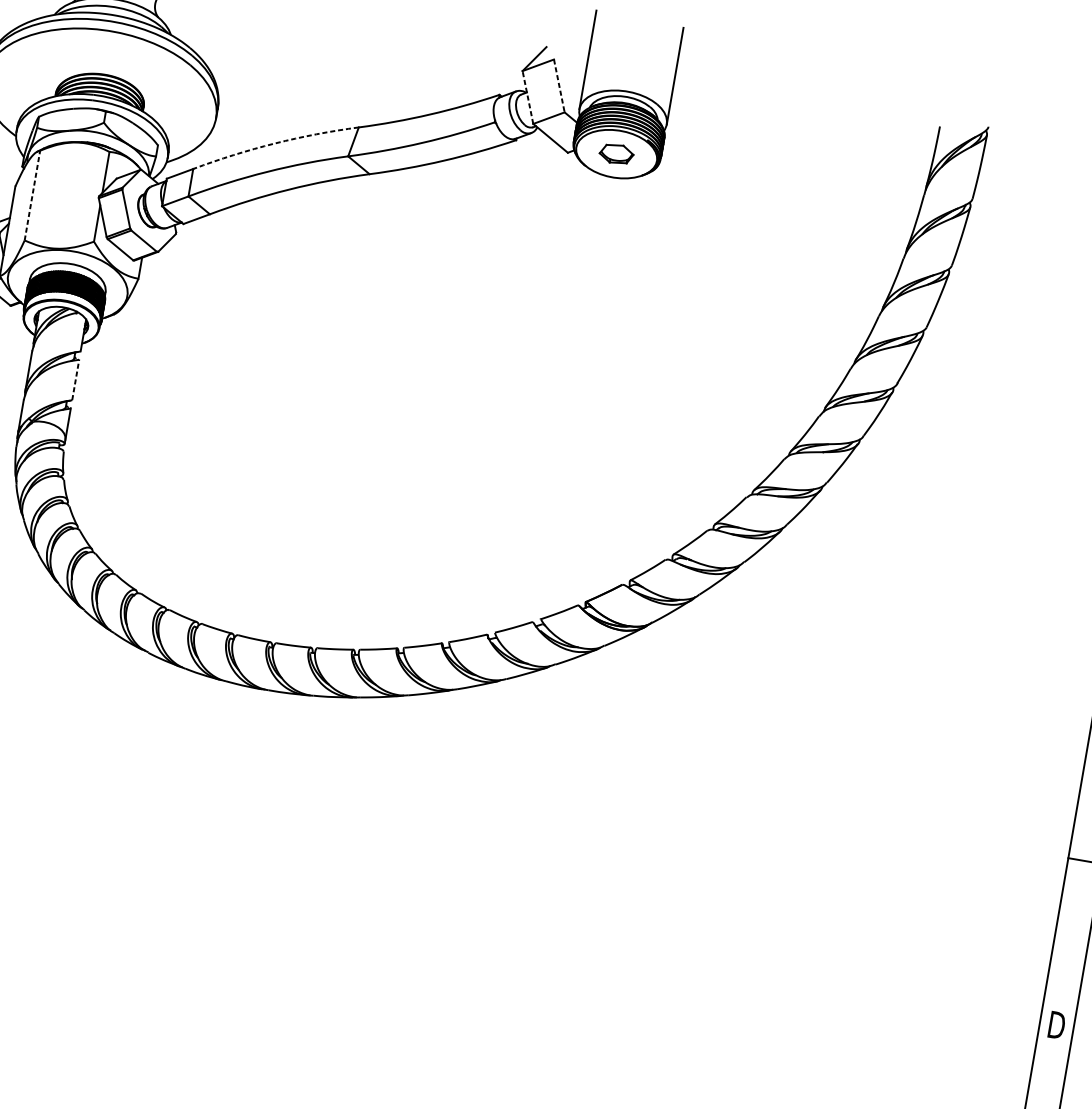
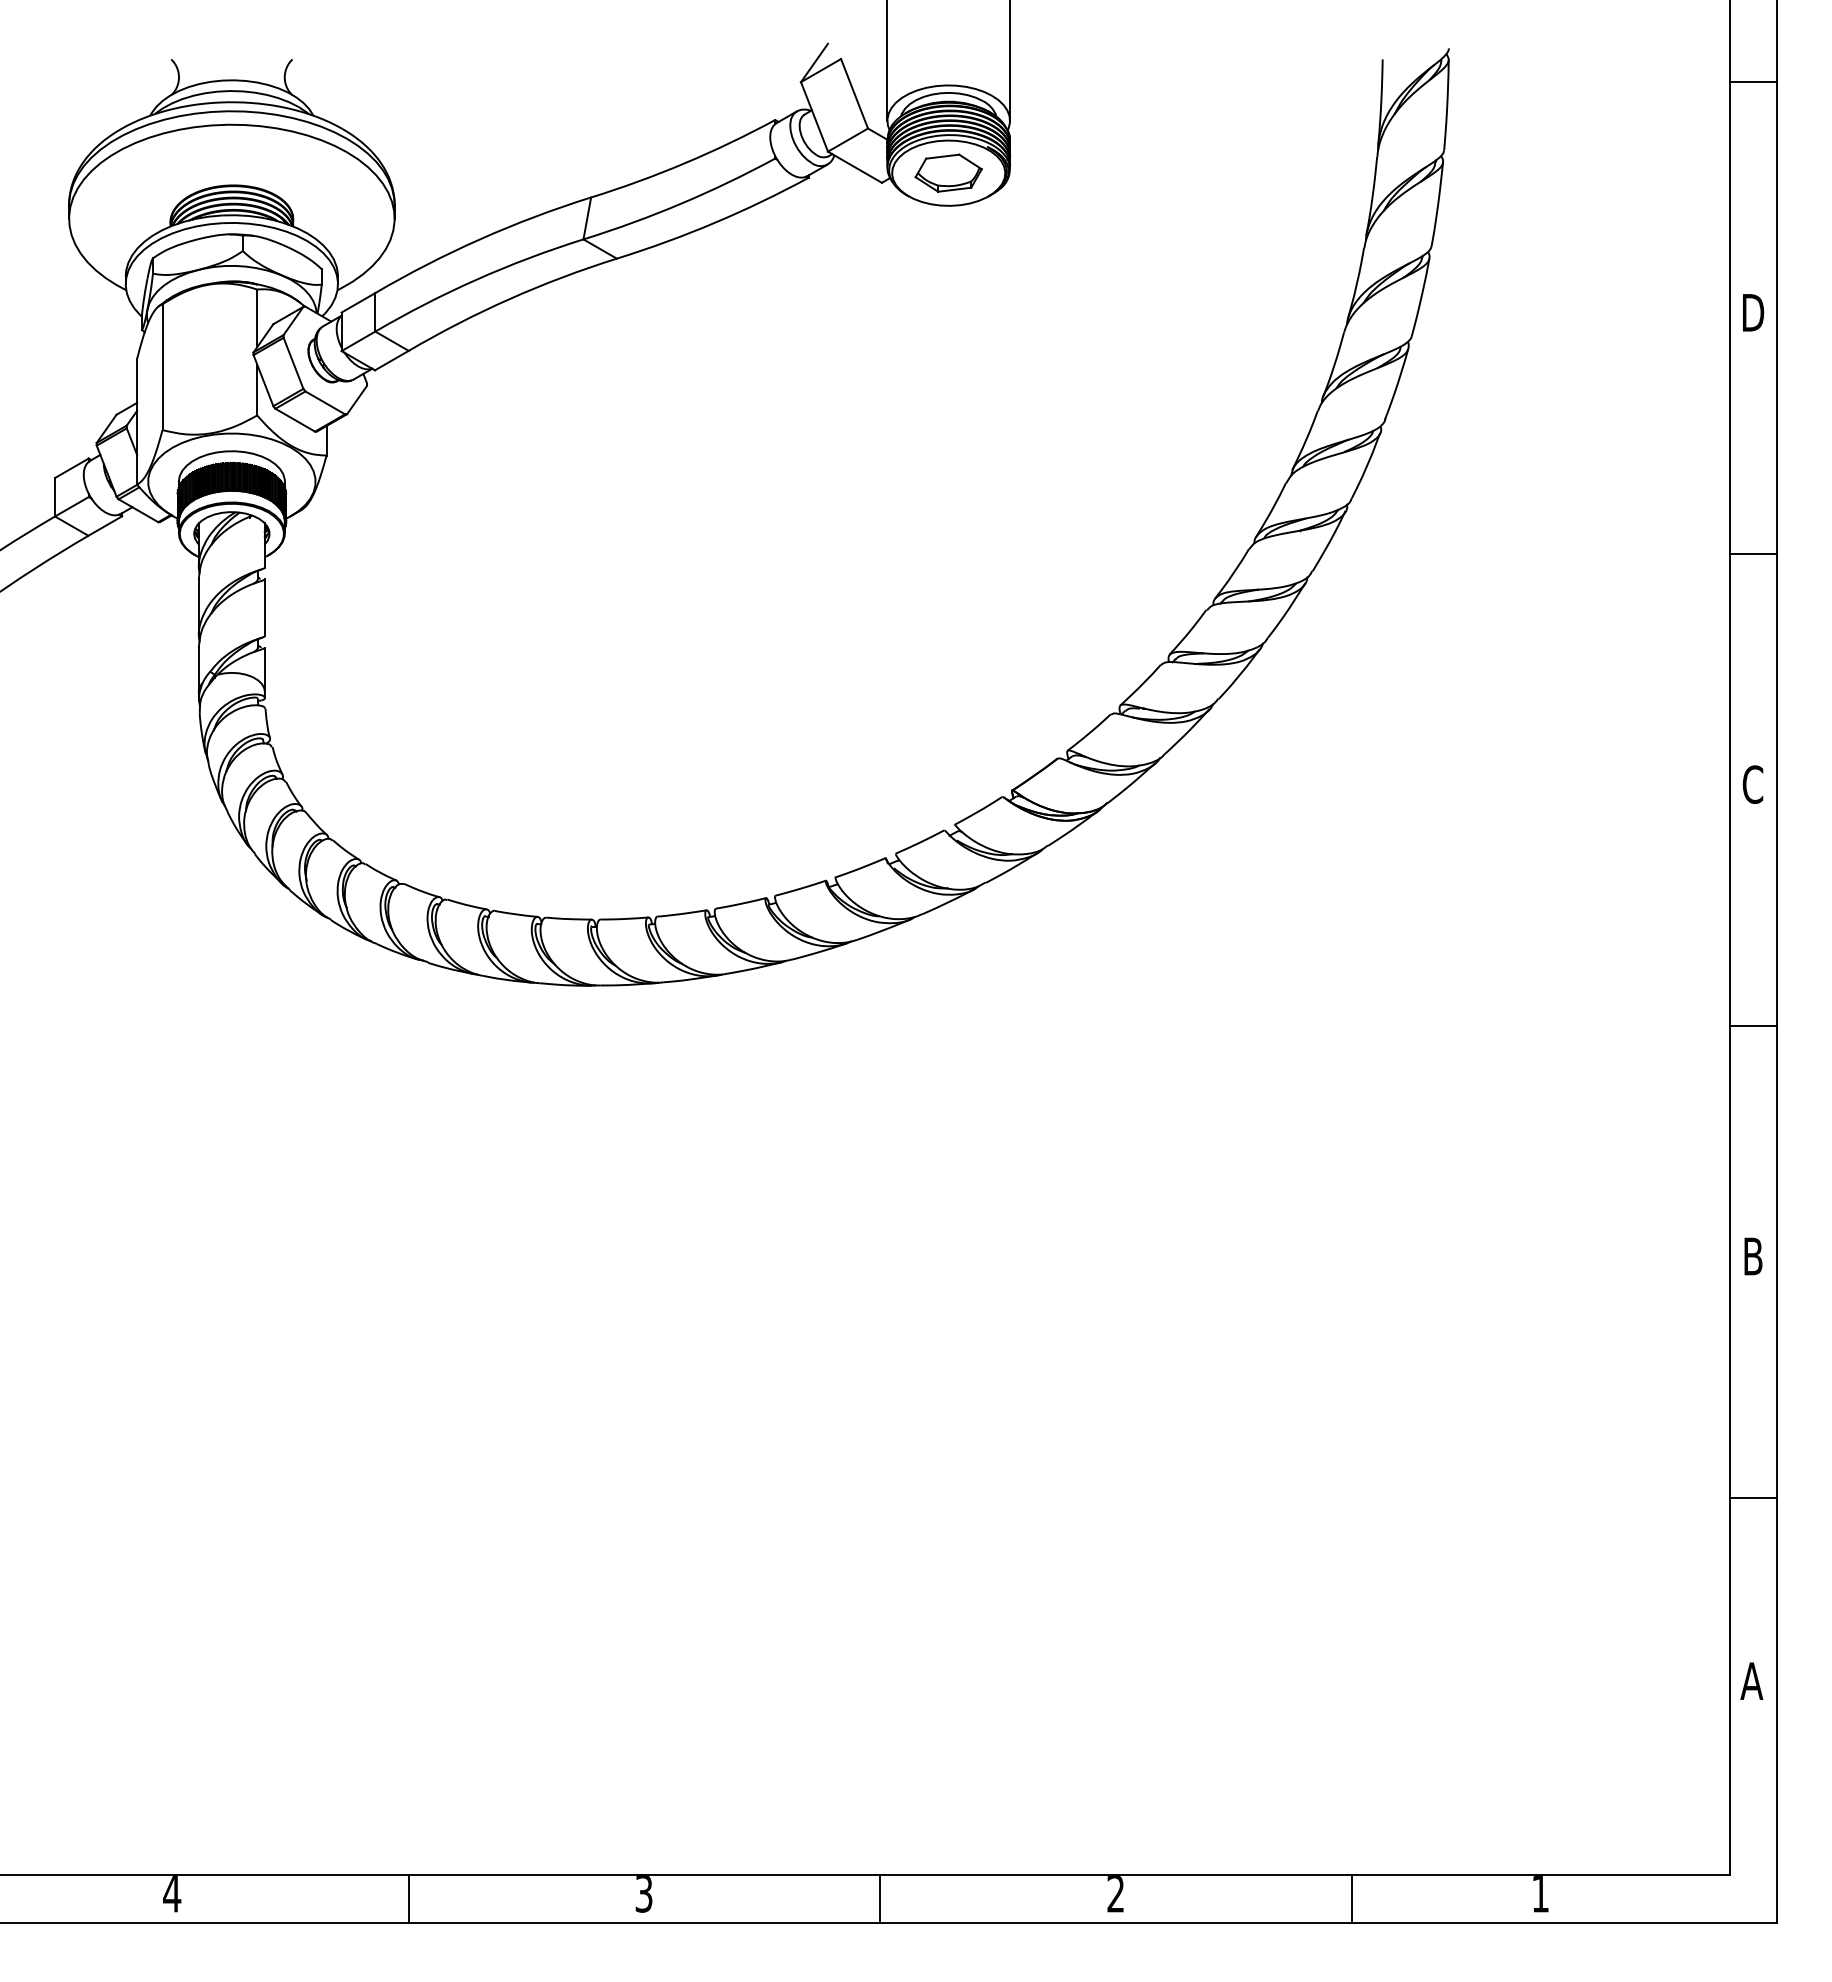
line: (559, 86) -> (854, 94), dashed -> solid
line: (527, 97) -> (814, 116), dashed -> solid
arc: (274, 143) -> (480, 239), dashed -> solid
part: (616, 153) -> (948, 172), size x1.43
line: (32, 195) -> (162, 367), dashed -> solid
line: (75, 379) -> (264, 607), dashed -> solid
text: (1056, 1025) -> (1753, 1256), D -> B

